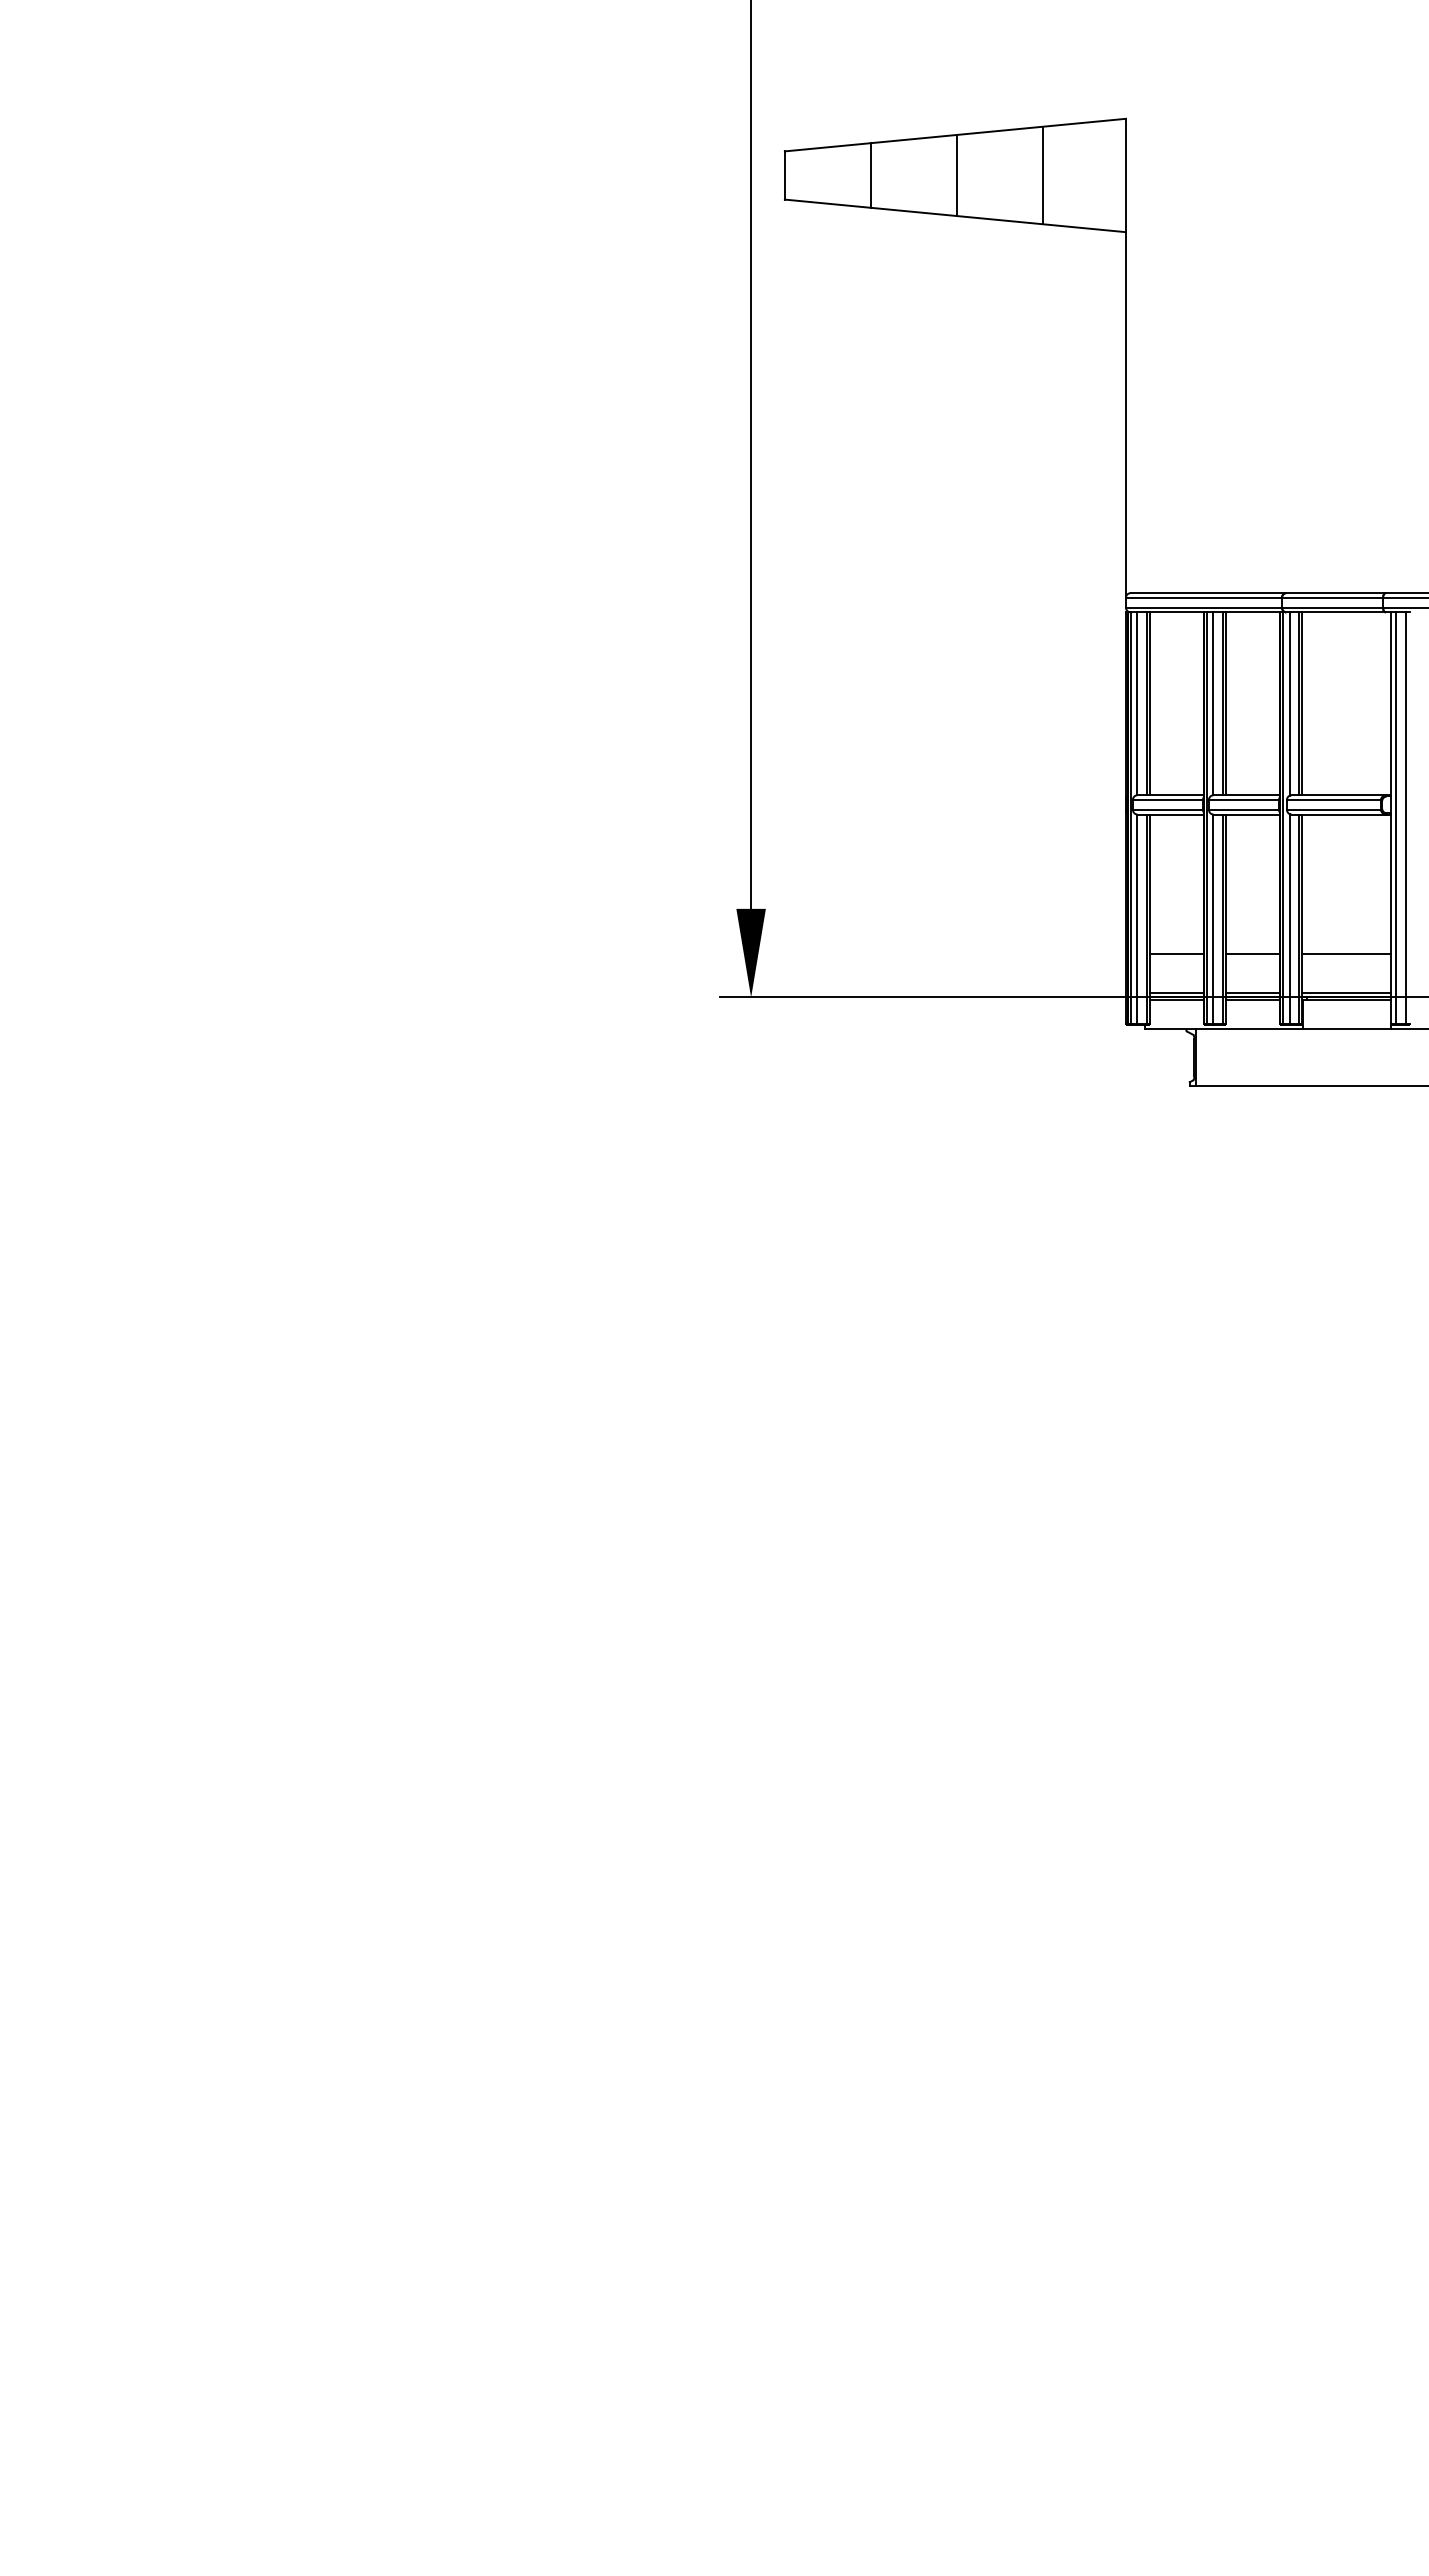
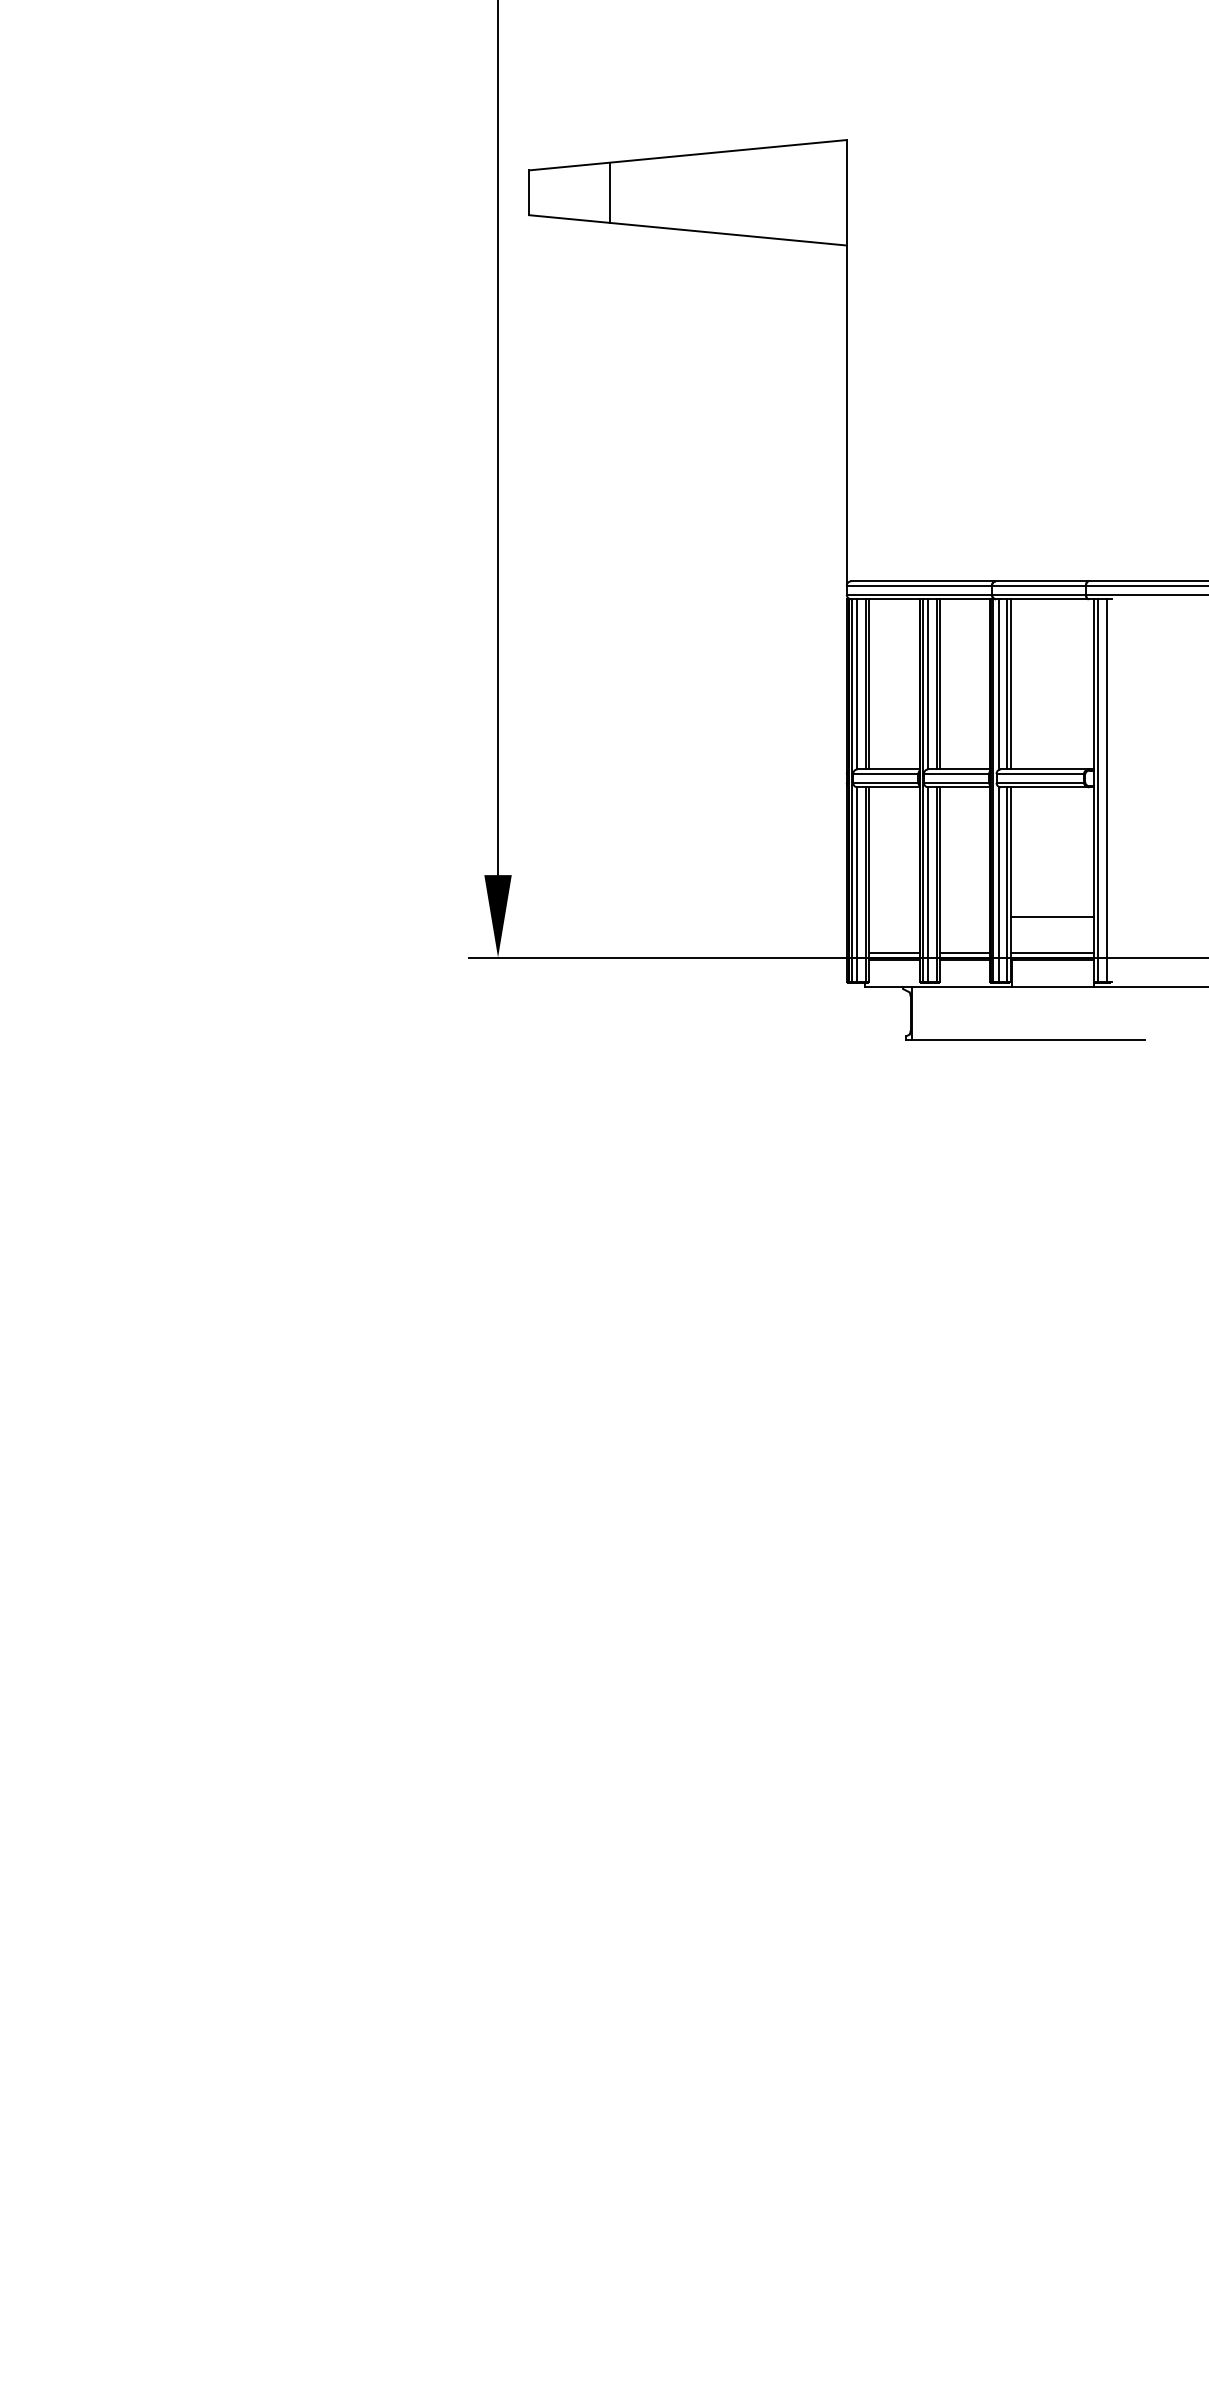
line: (957, 175) -> (690, 192), removed
line: (1043, 175) -> (770, 192), removed
line: (1176, 954) -> (893, 917), removed
line: (1252, 954) -> (964, 917), removed

